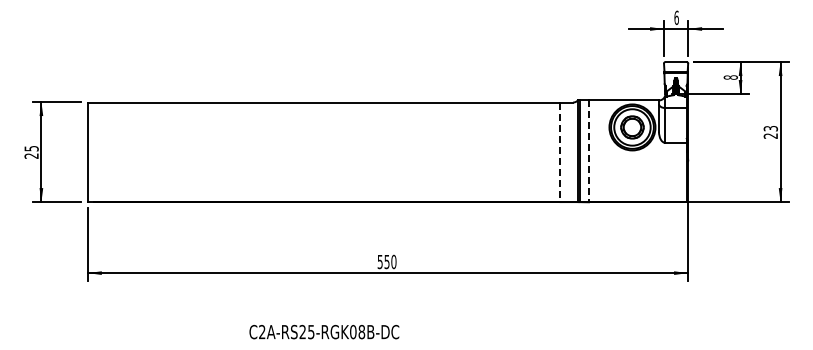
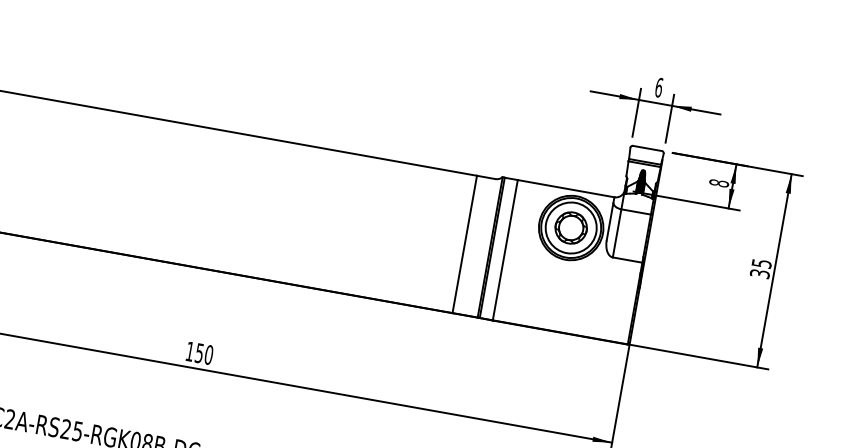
text: (770, 132) -> (760, 268), 23 -> 35
line: (588, 151) -> (504, 250), dashed -> solid
line: (559, 152) -> (464, 244), dashed -> solid
text: (379, 262) -> (188, 352), 550 -> 150

